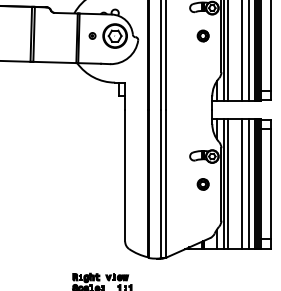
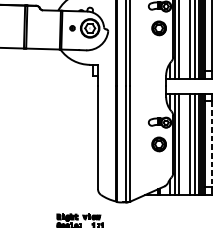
part: (202, 35) -> (158, 27), size x1.6
part: (202, 184) -> (158, 144), size x1.6
line: (270, 184) -> (211, 144), solid -> dashed

